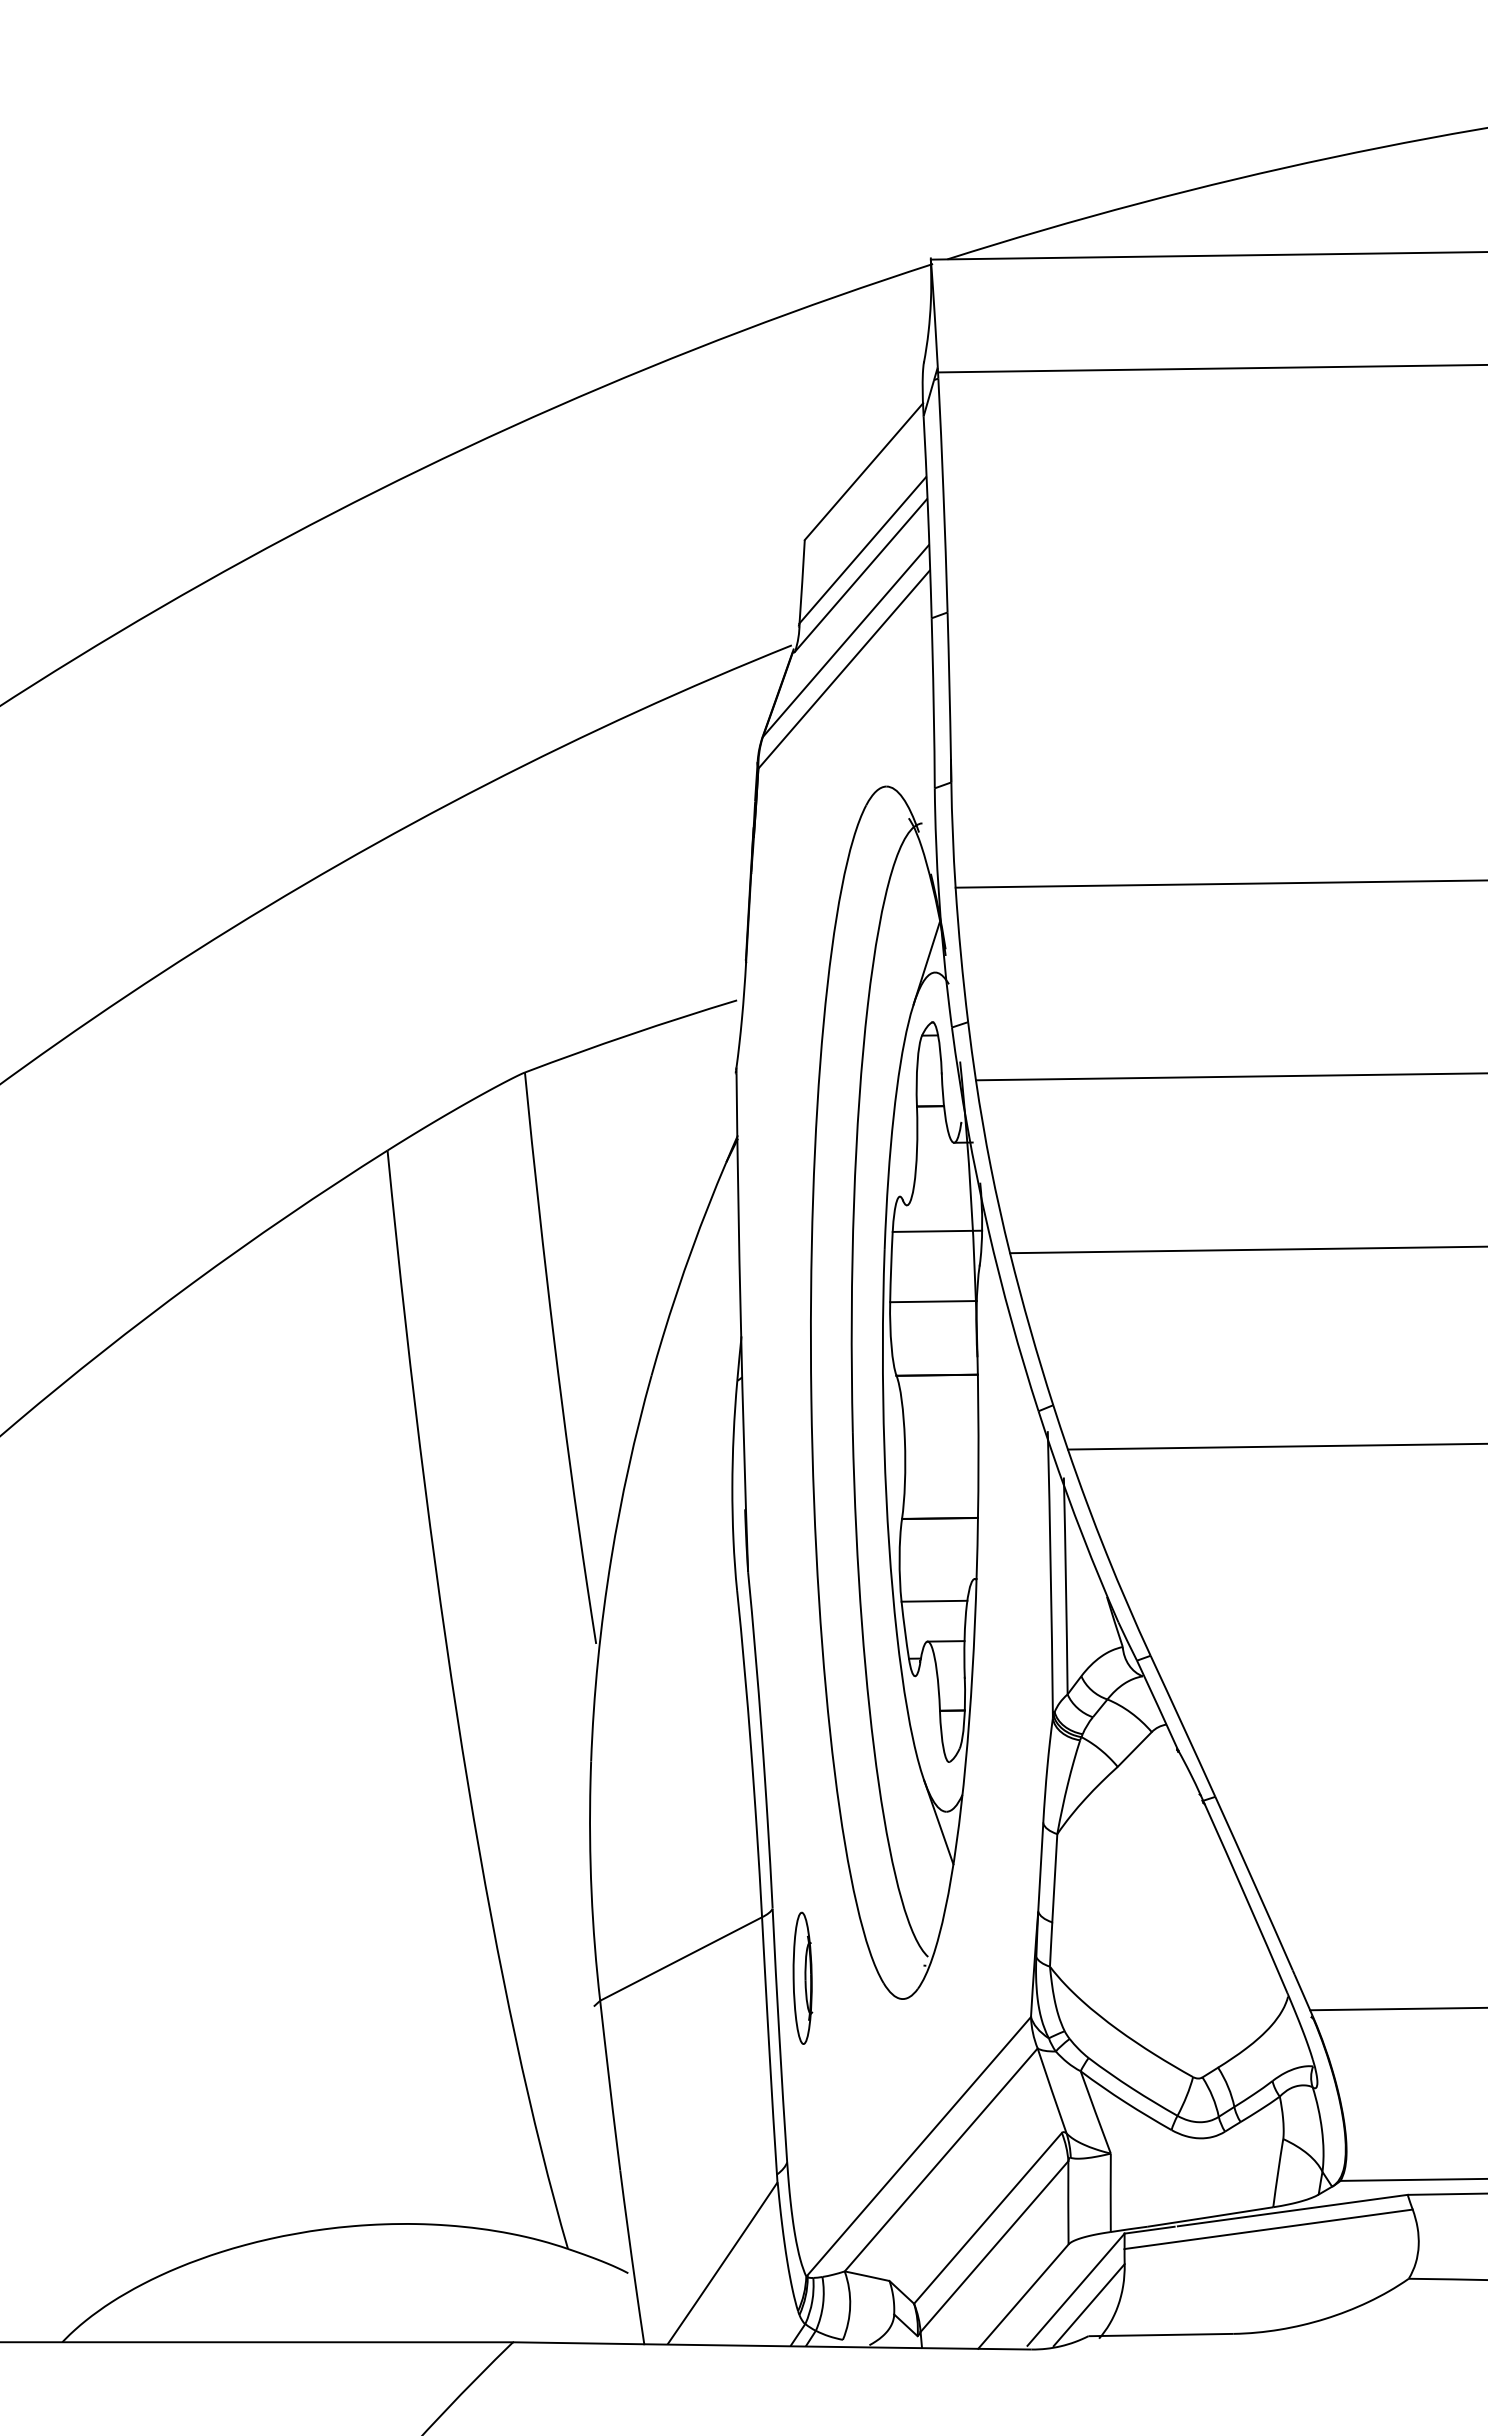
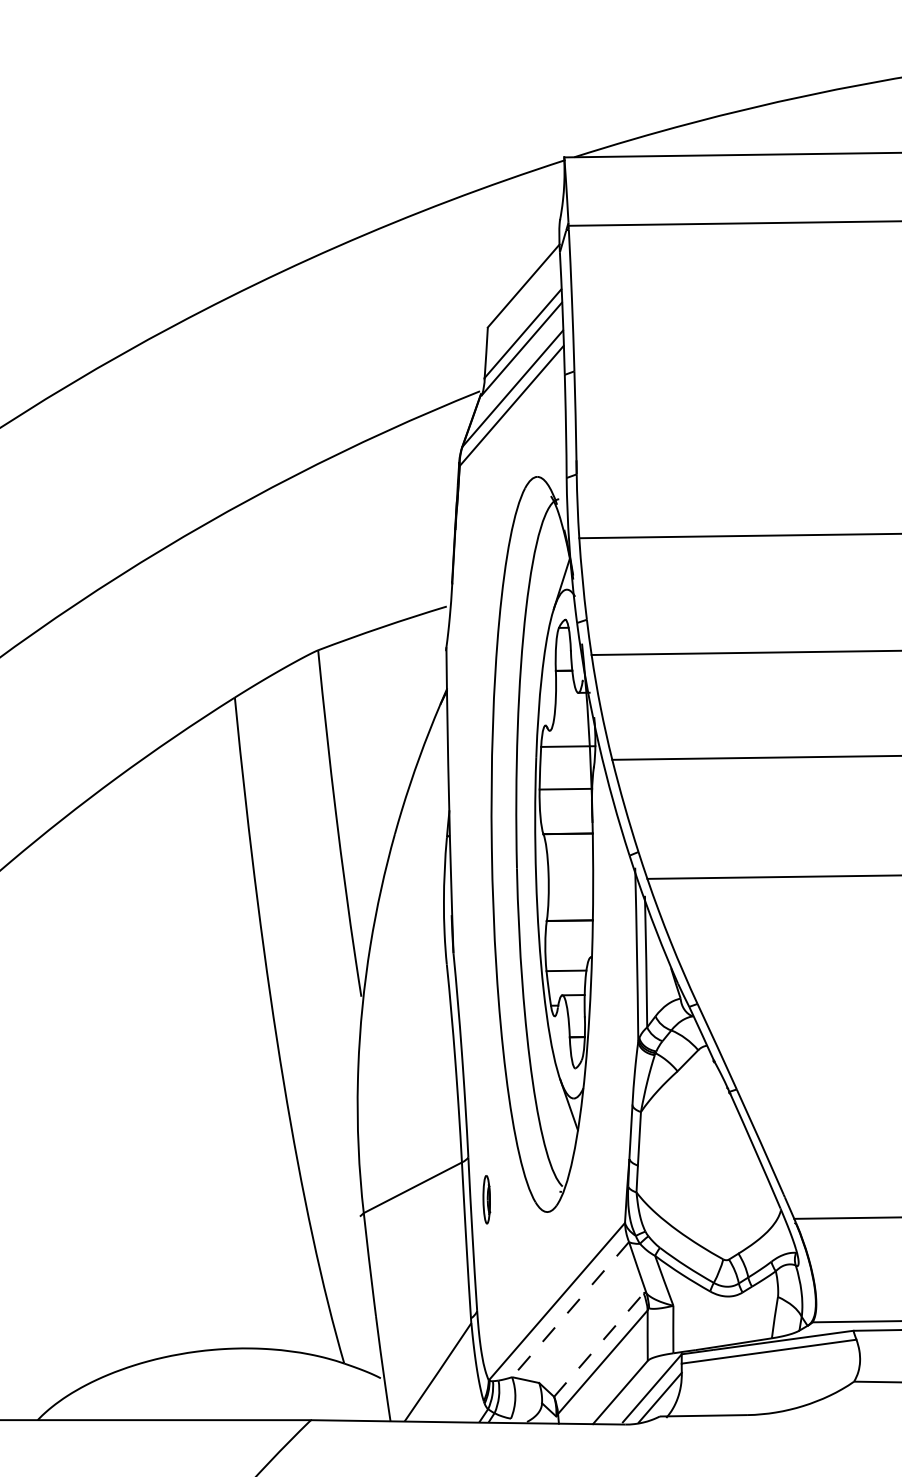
part: (802, 1978) -> (486, 1199), size x0.6
line: (941, 2159) -> (570, 1309), solid -> dashed
line: (988, 2217) -> (599, 1344), solid -> dashed

